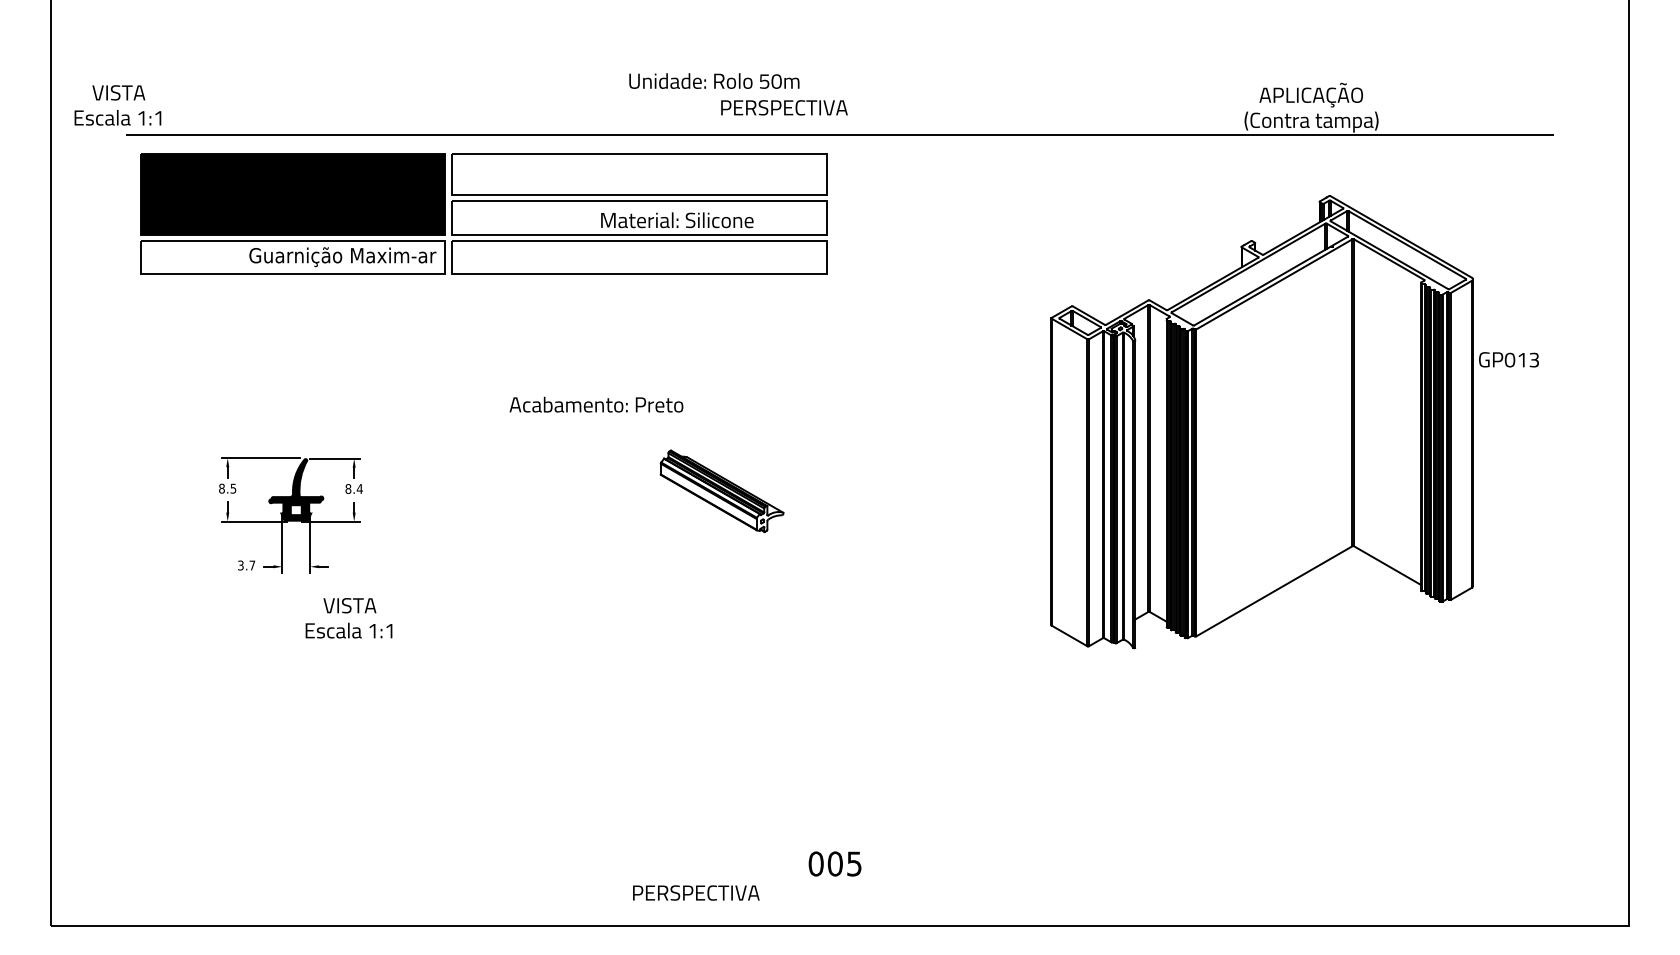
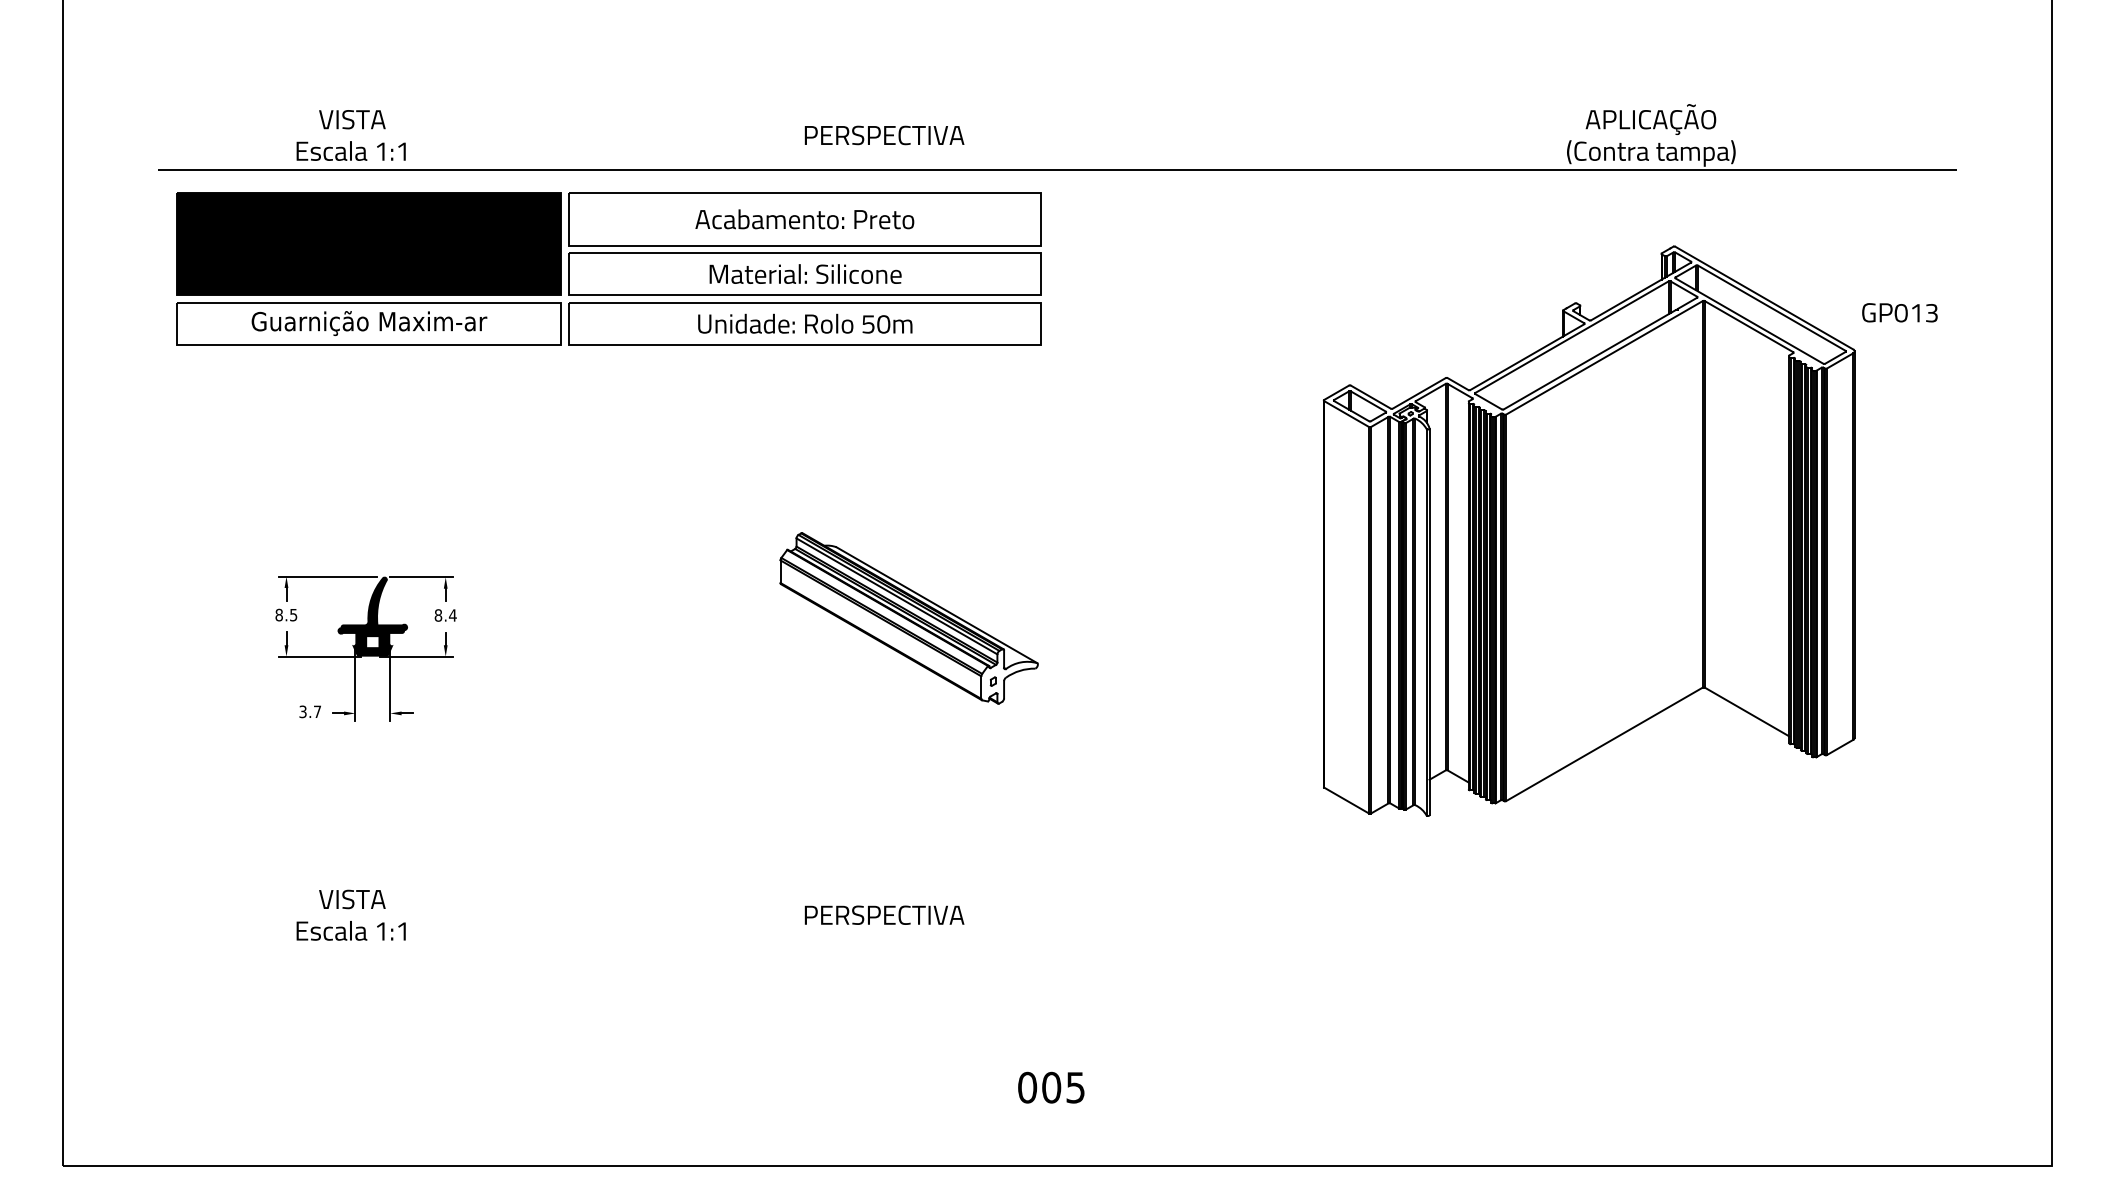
text: (714, 80) -> (805, 323), moved
text: (117, 105) -> (350, 135), moved
text: (784, 107) -> (884, 135), moved
text: (677, 219) -> (805, 273), moved
text: (342, 257) -> (369, 323), moved
text: (1508, 359) -> (1899, 312), moved
text: (596, 404) -> (804, 219), moved
part: (721, 491) -> (908, 618), size x1.67
text: (348, 617) -> (350, 914), moved
text: (696, 892) -> (884, 914), moved

